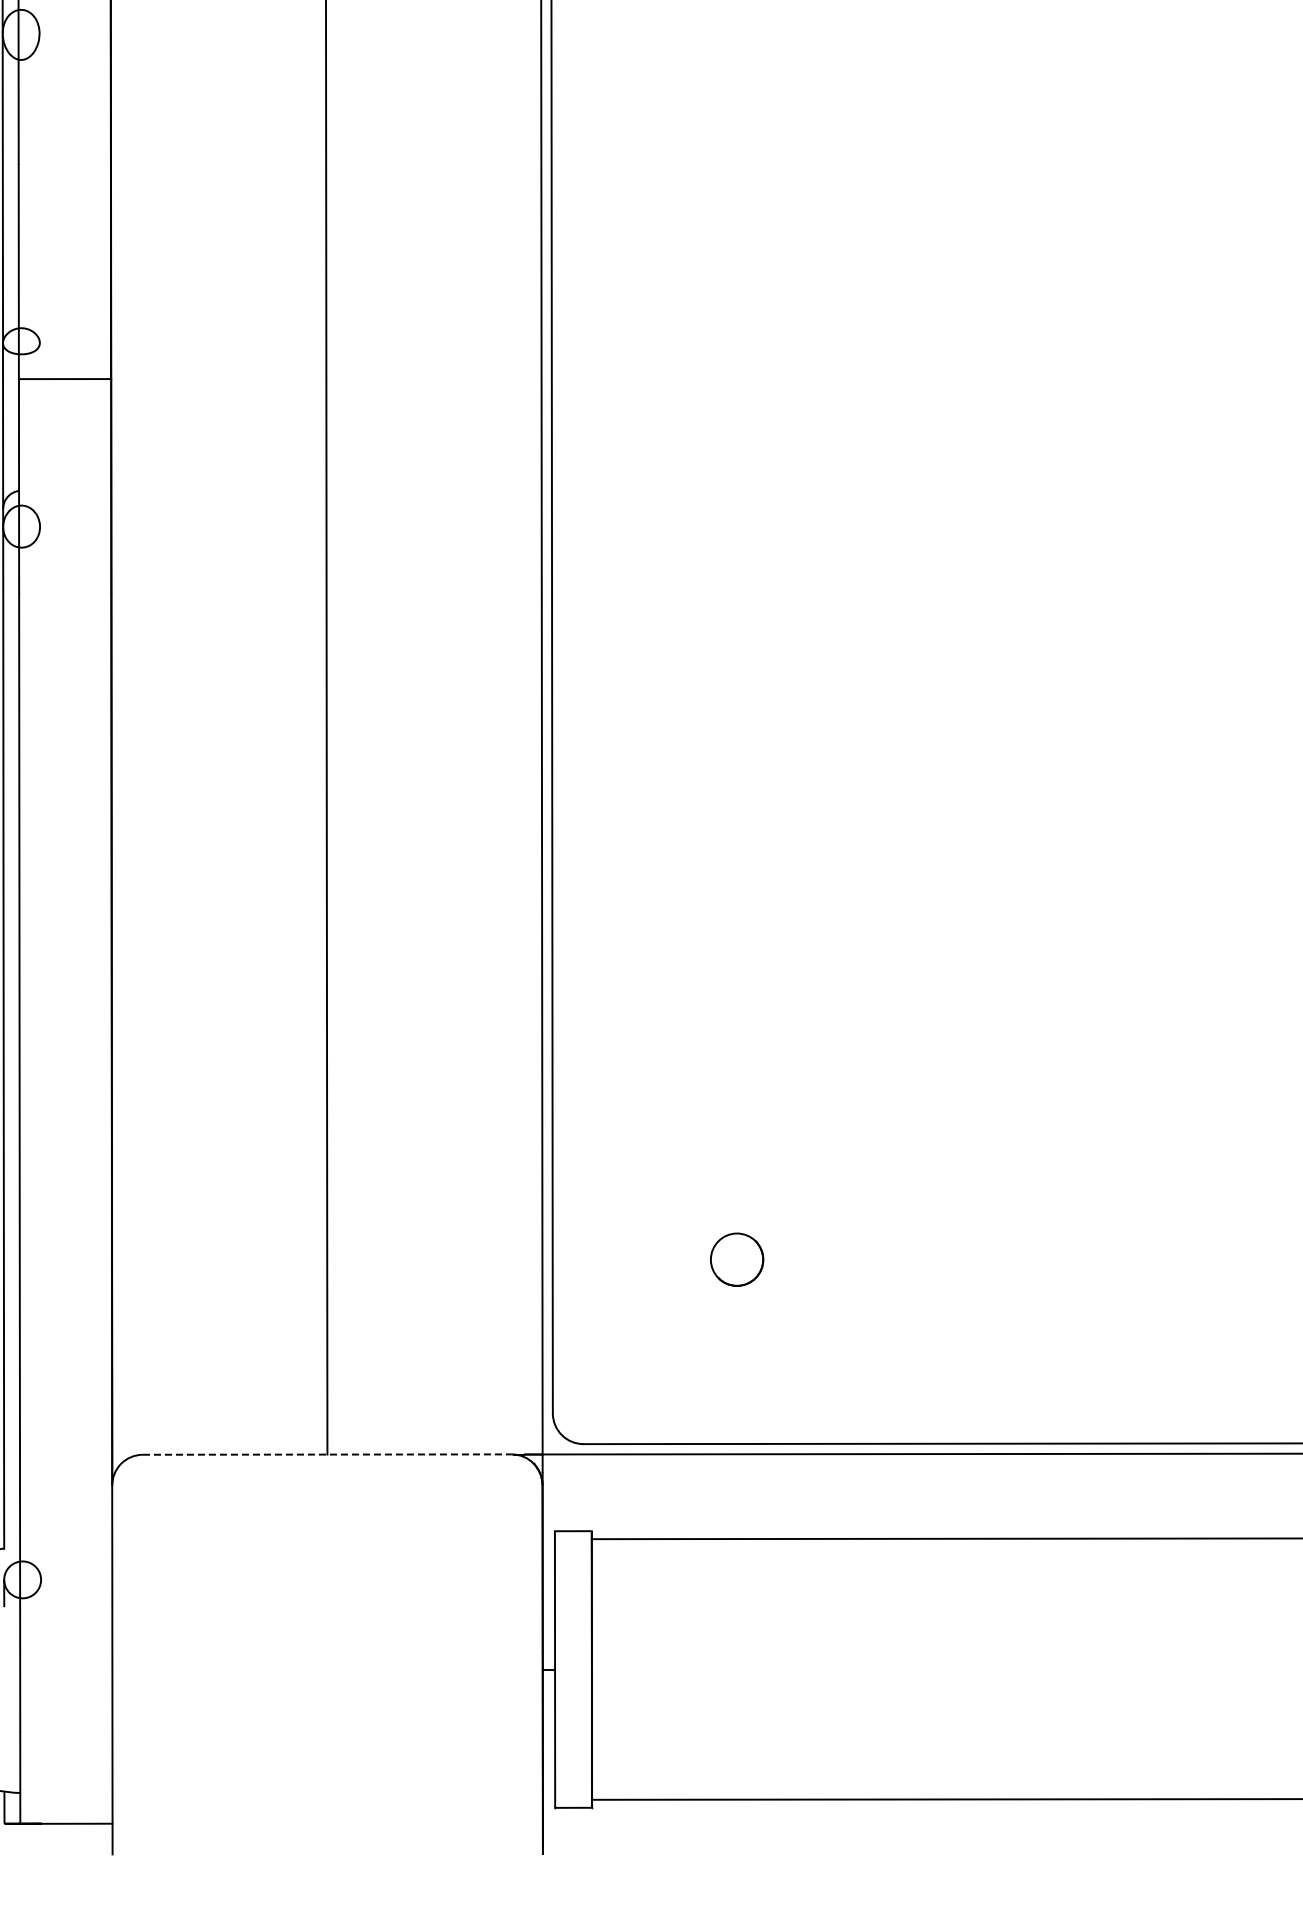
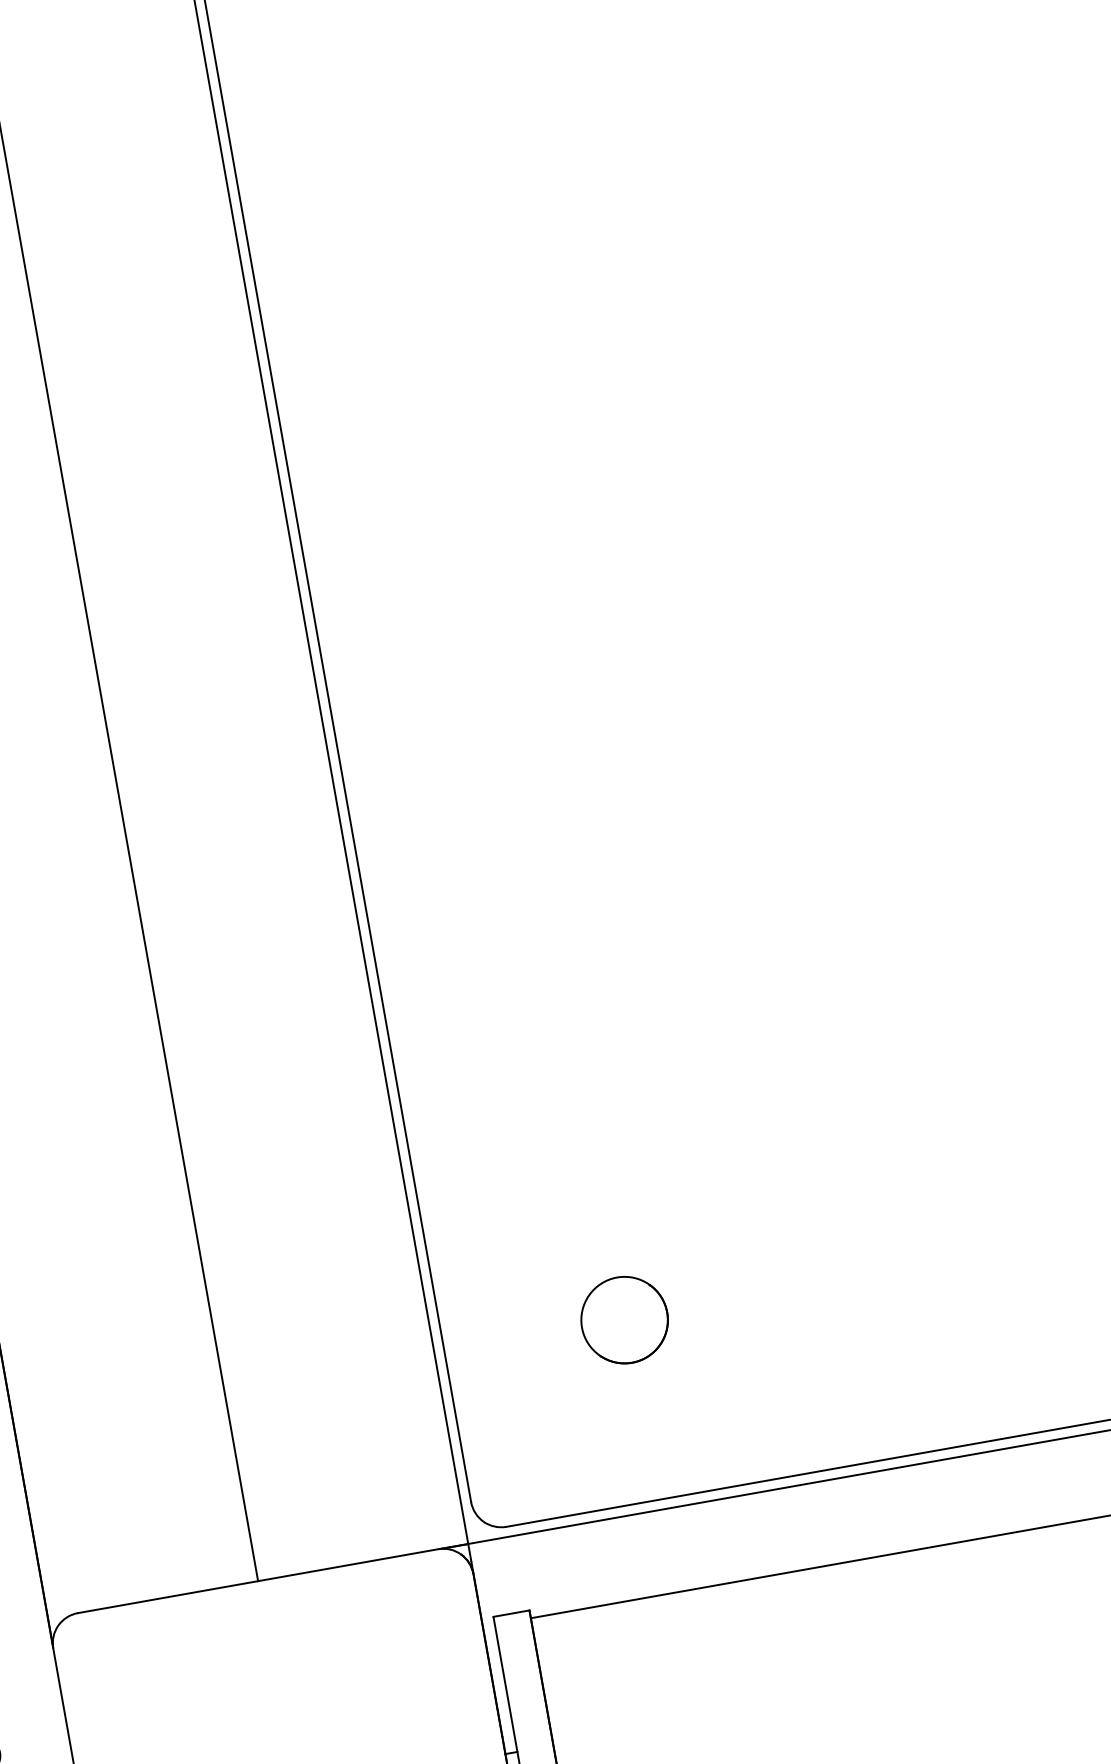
circle: (736, 1259) -> (624, 1320), size x1.67
line: (327, 1454) -> (258, 1581), dashed -> solid

